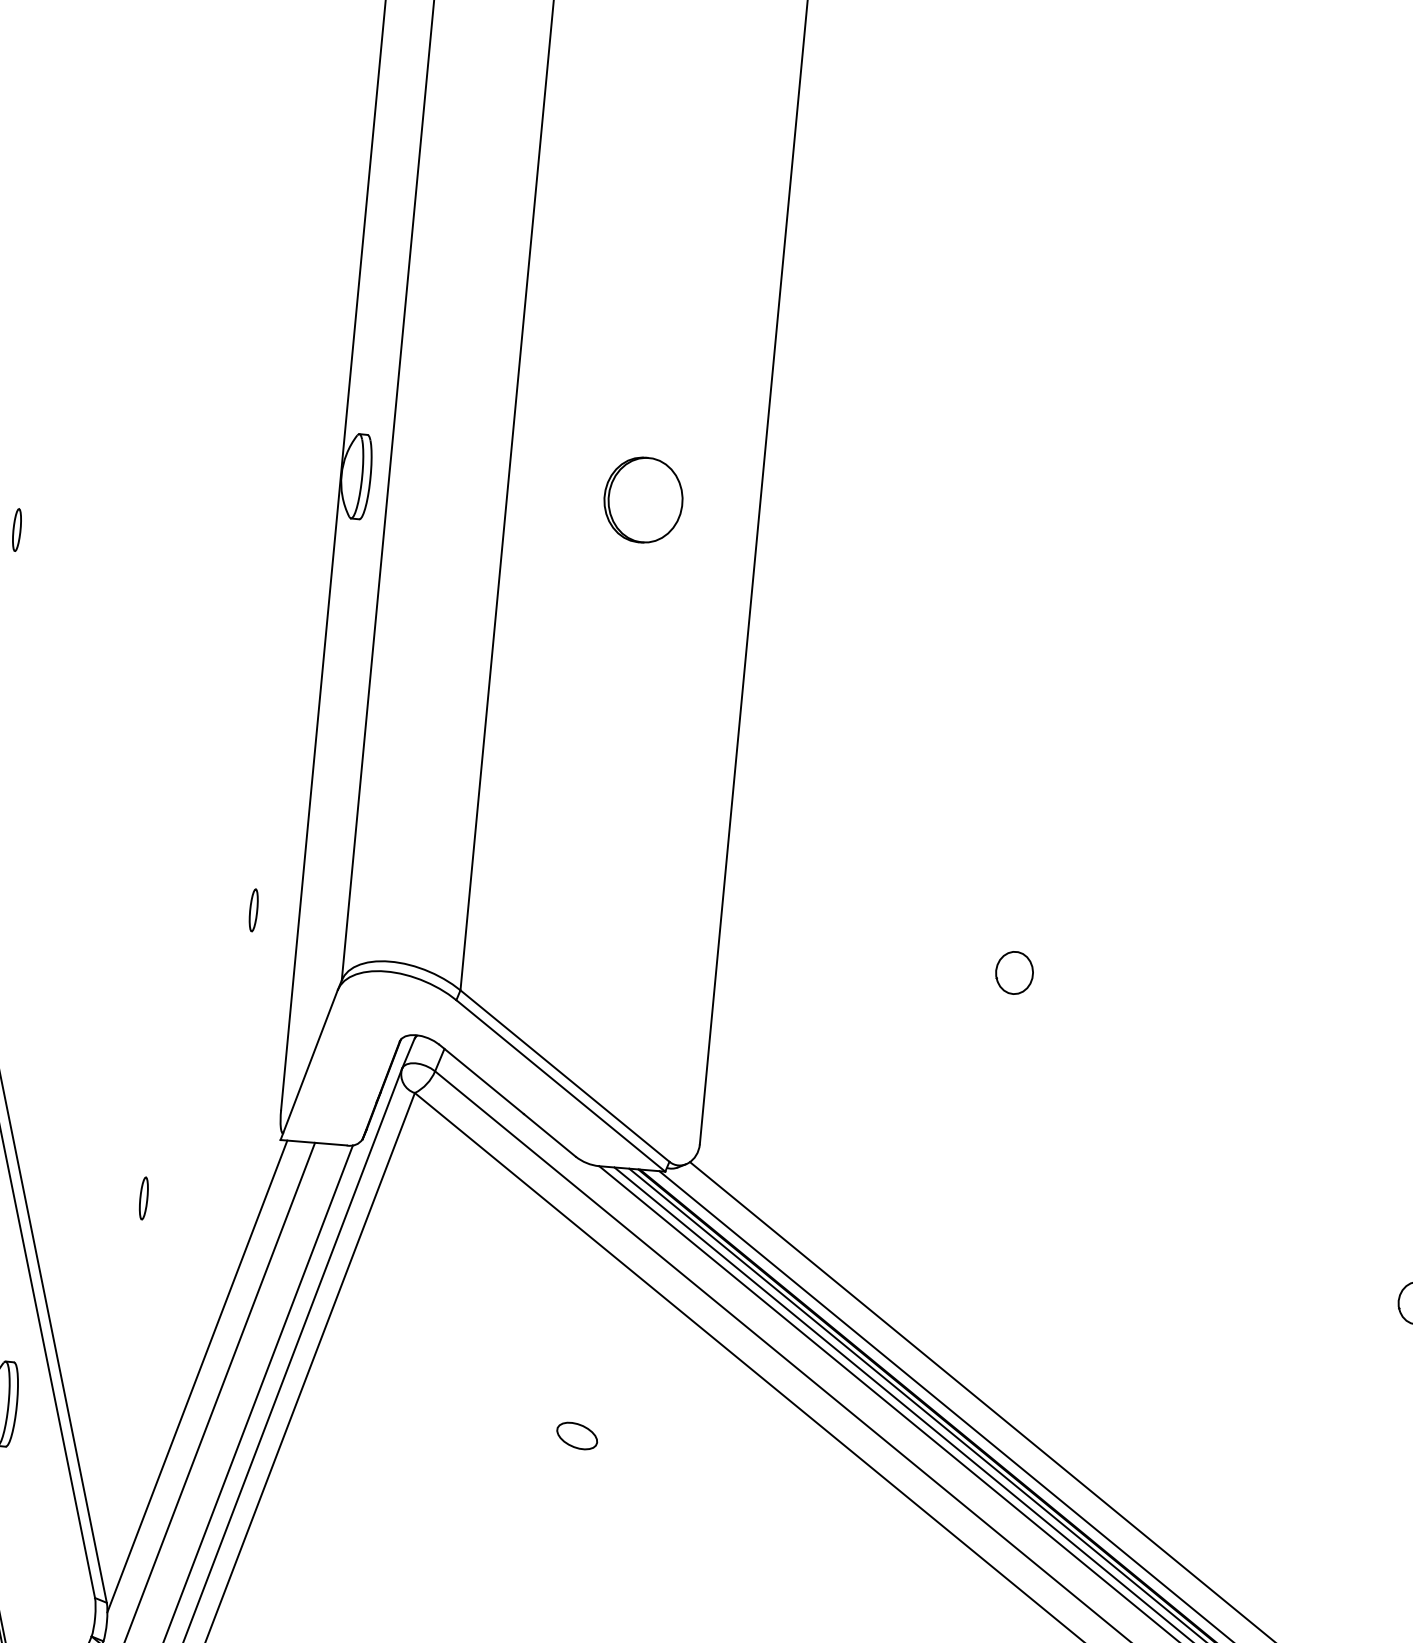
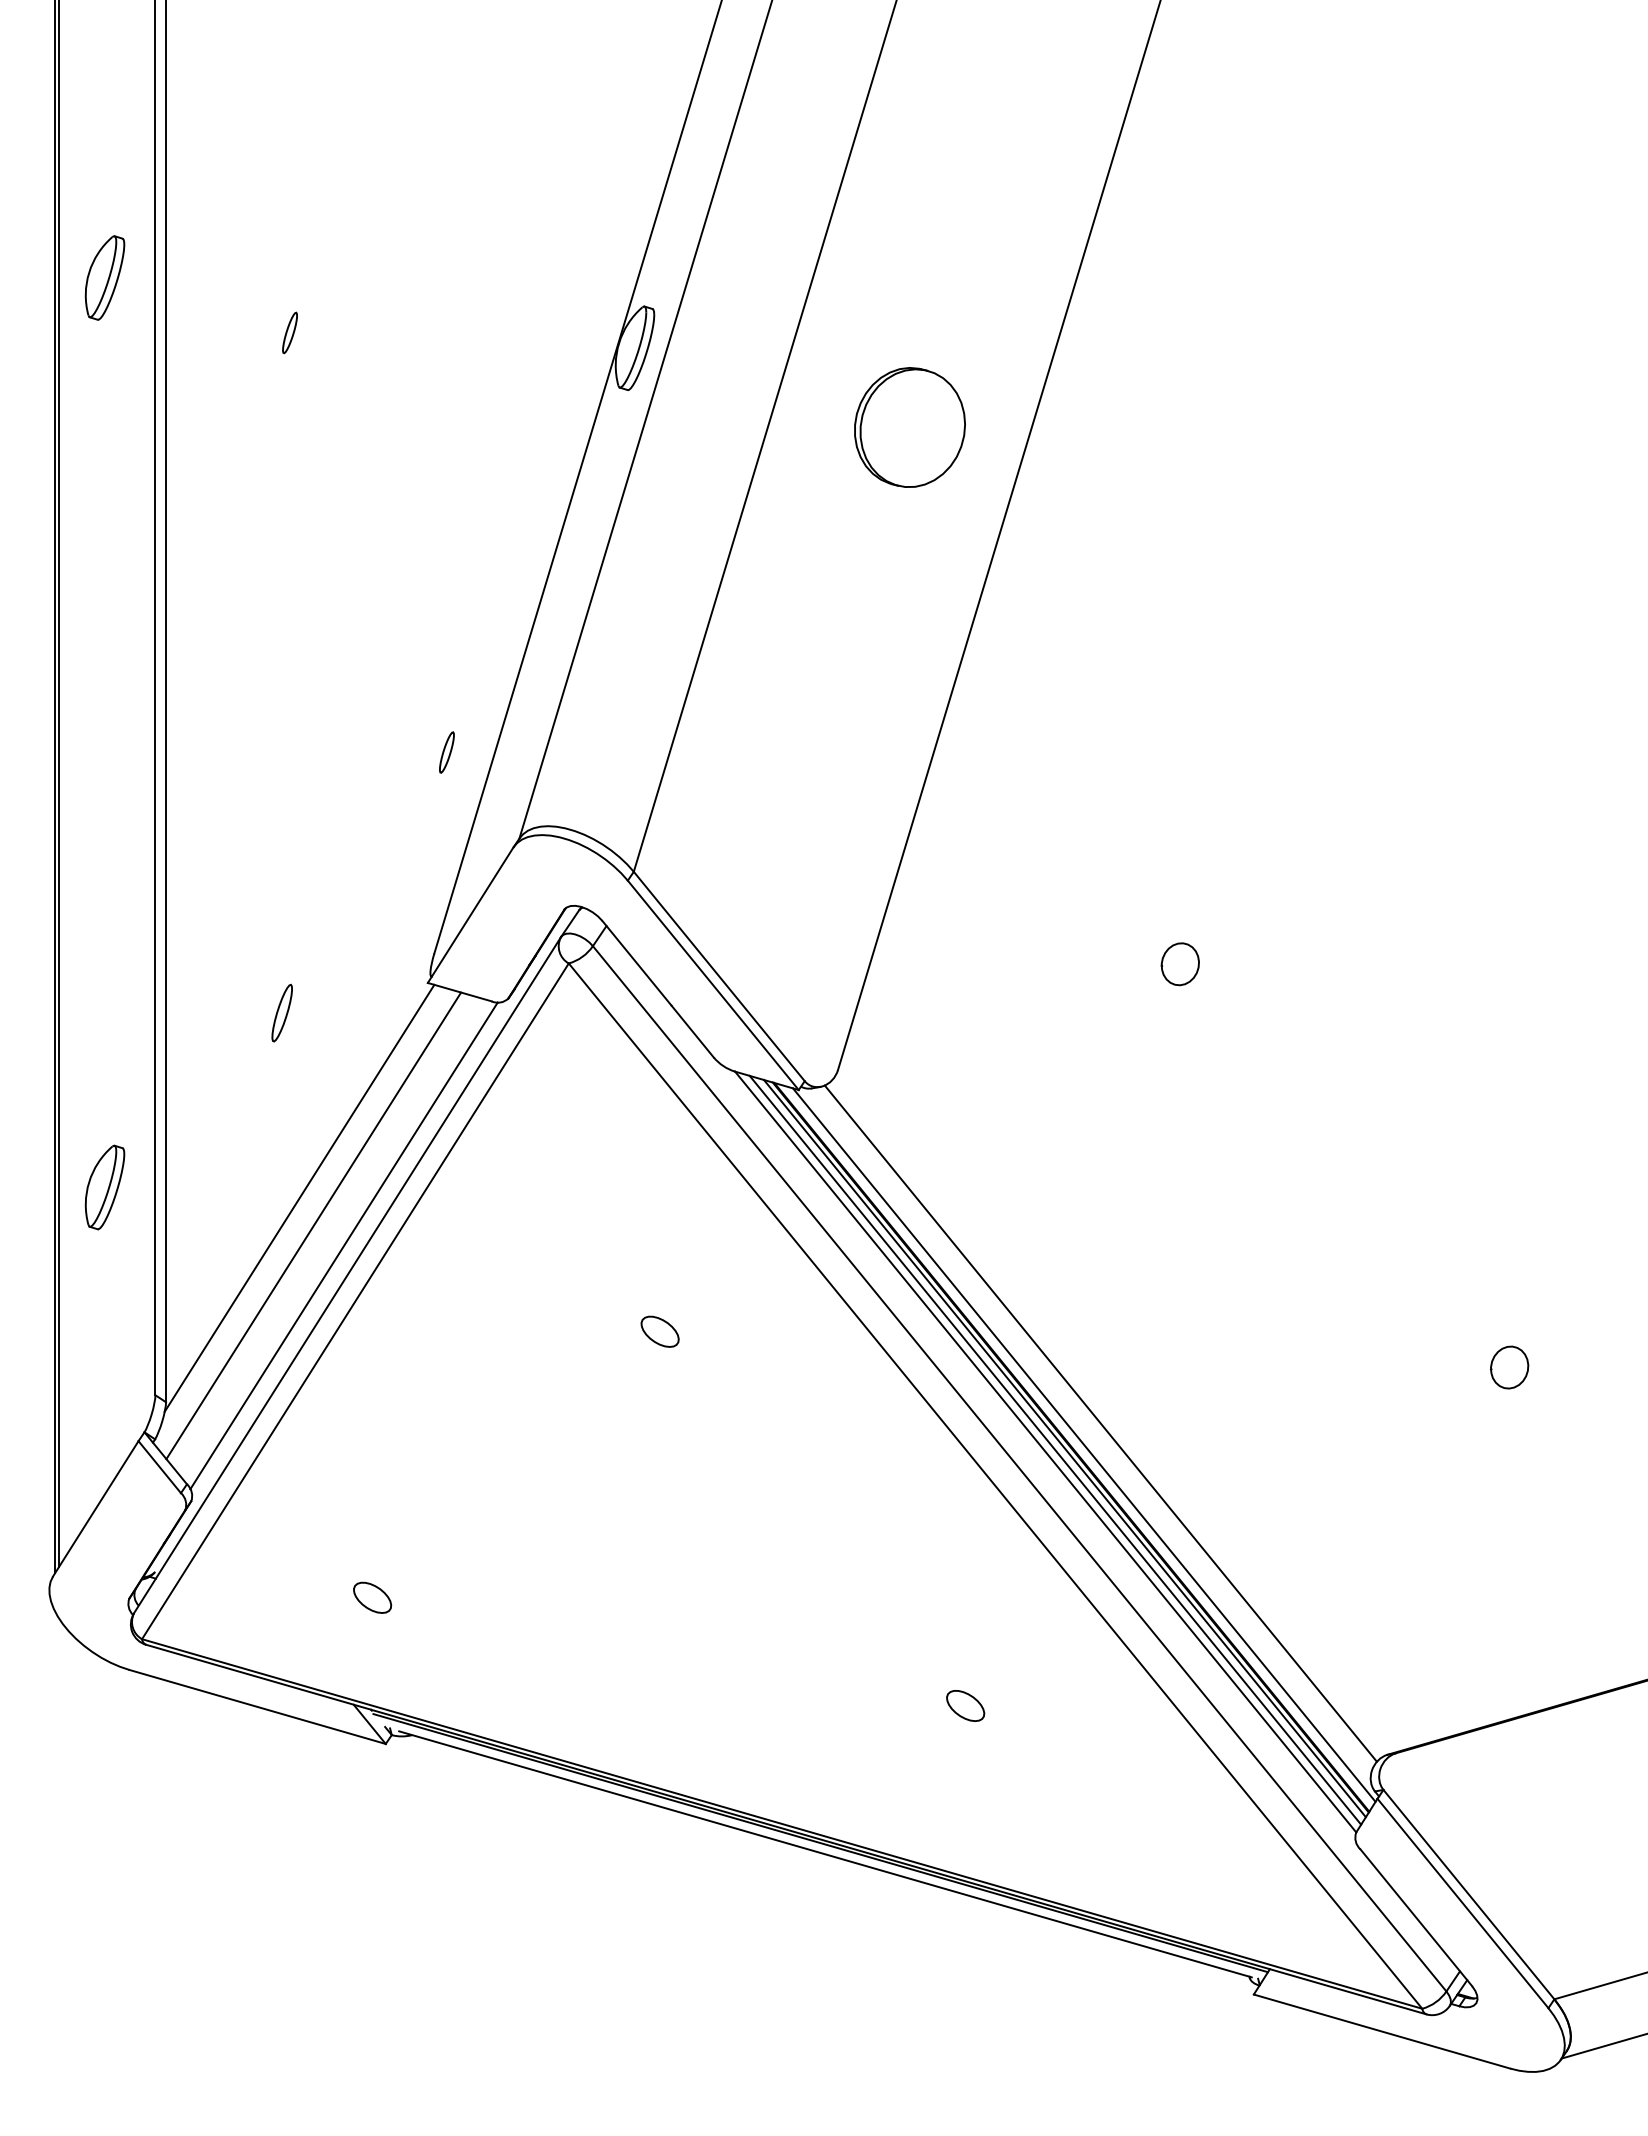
part: (643, 499) -> (910, 426), size x1.4
part: (144, 1198) -> (282, 1013), size x1.4

